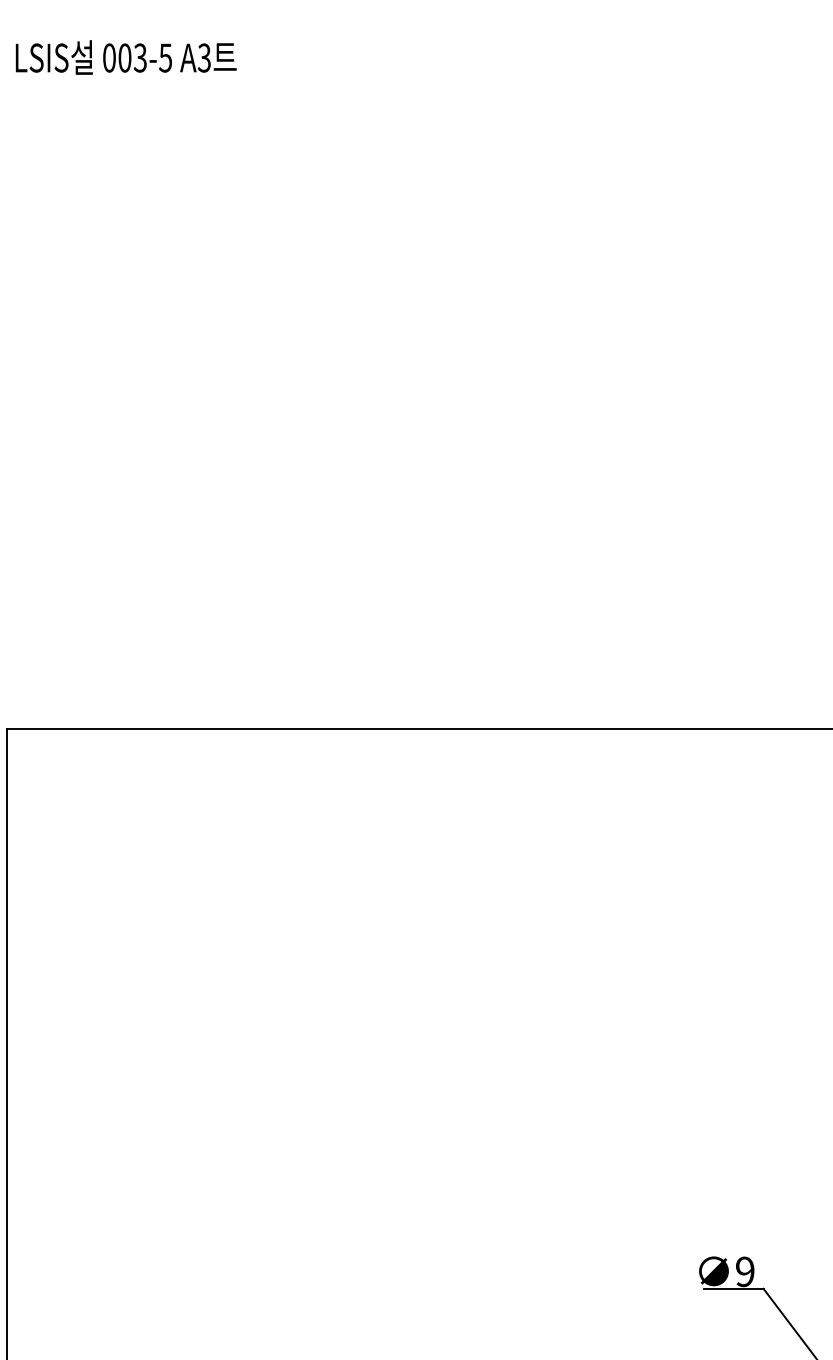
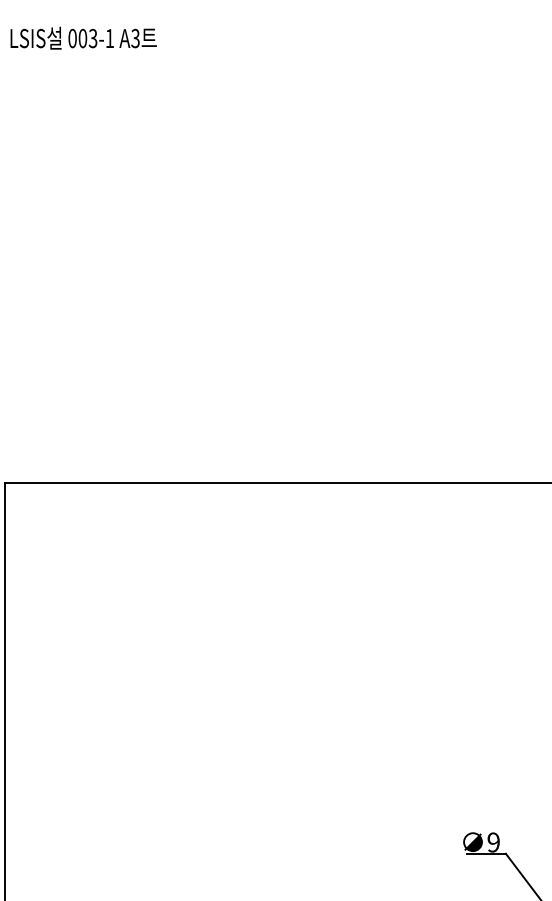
text: (165, 57) -> (109, 38), 003-5 -> 003-1

